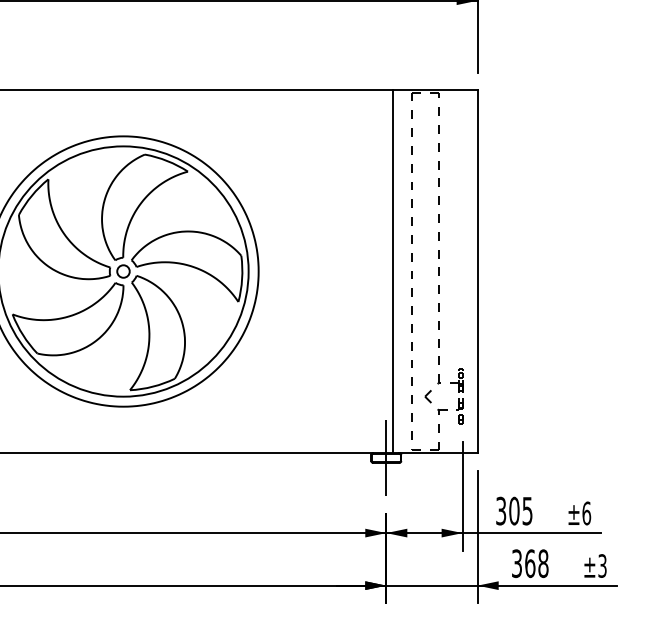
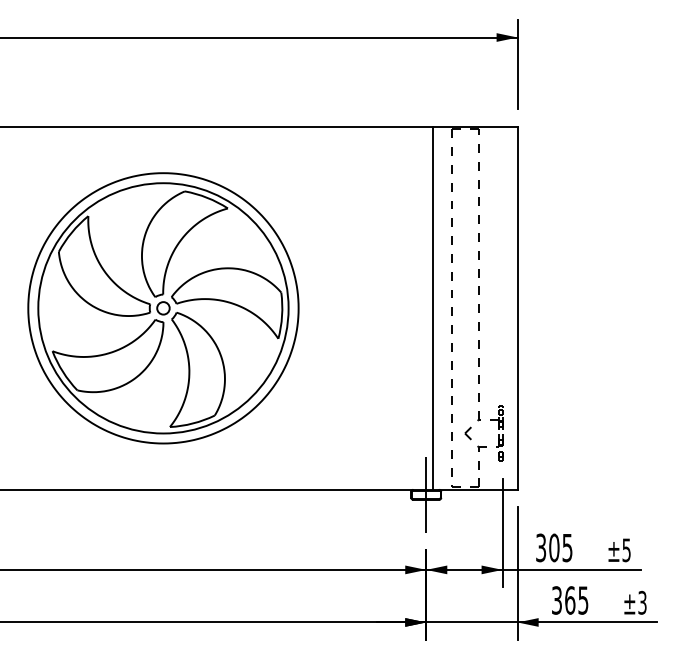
text: (586, 513) -> (626, 550), ±6 -> ±5
text: (543, 563) -> (583, 600), 368 -> 365

